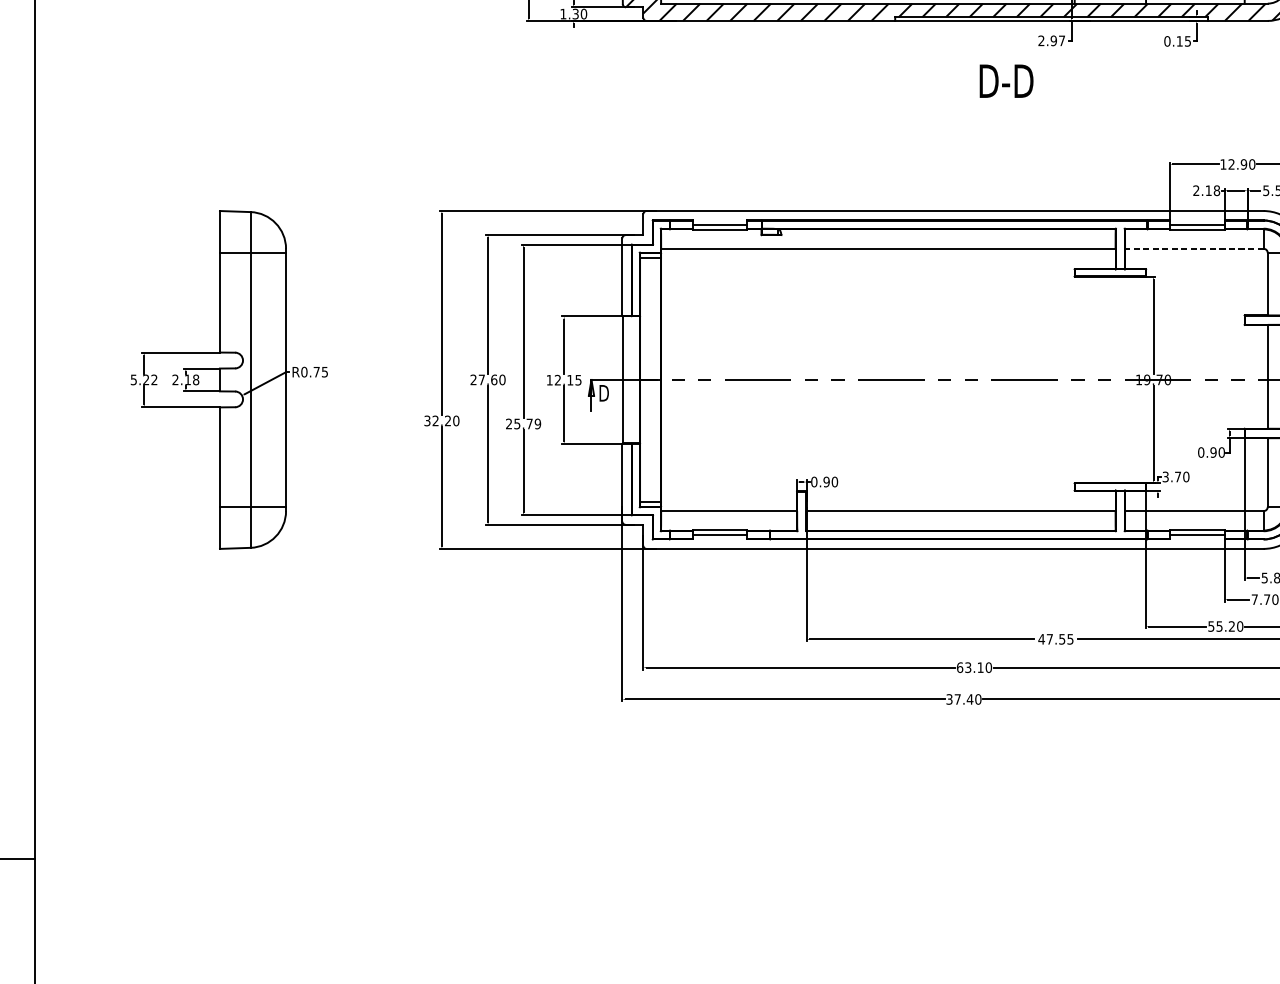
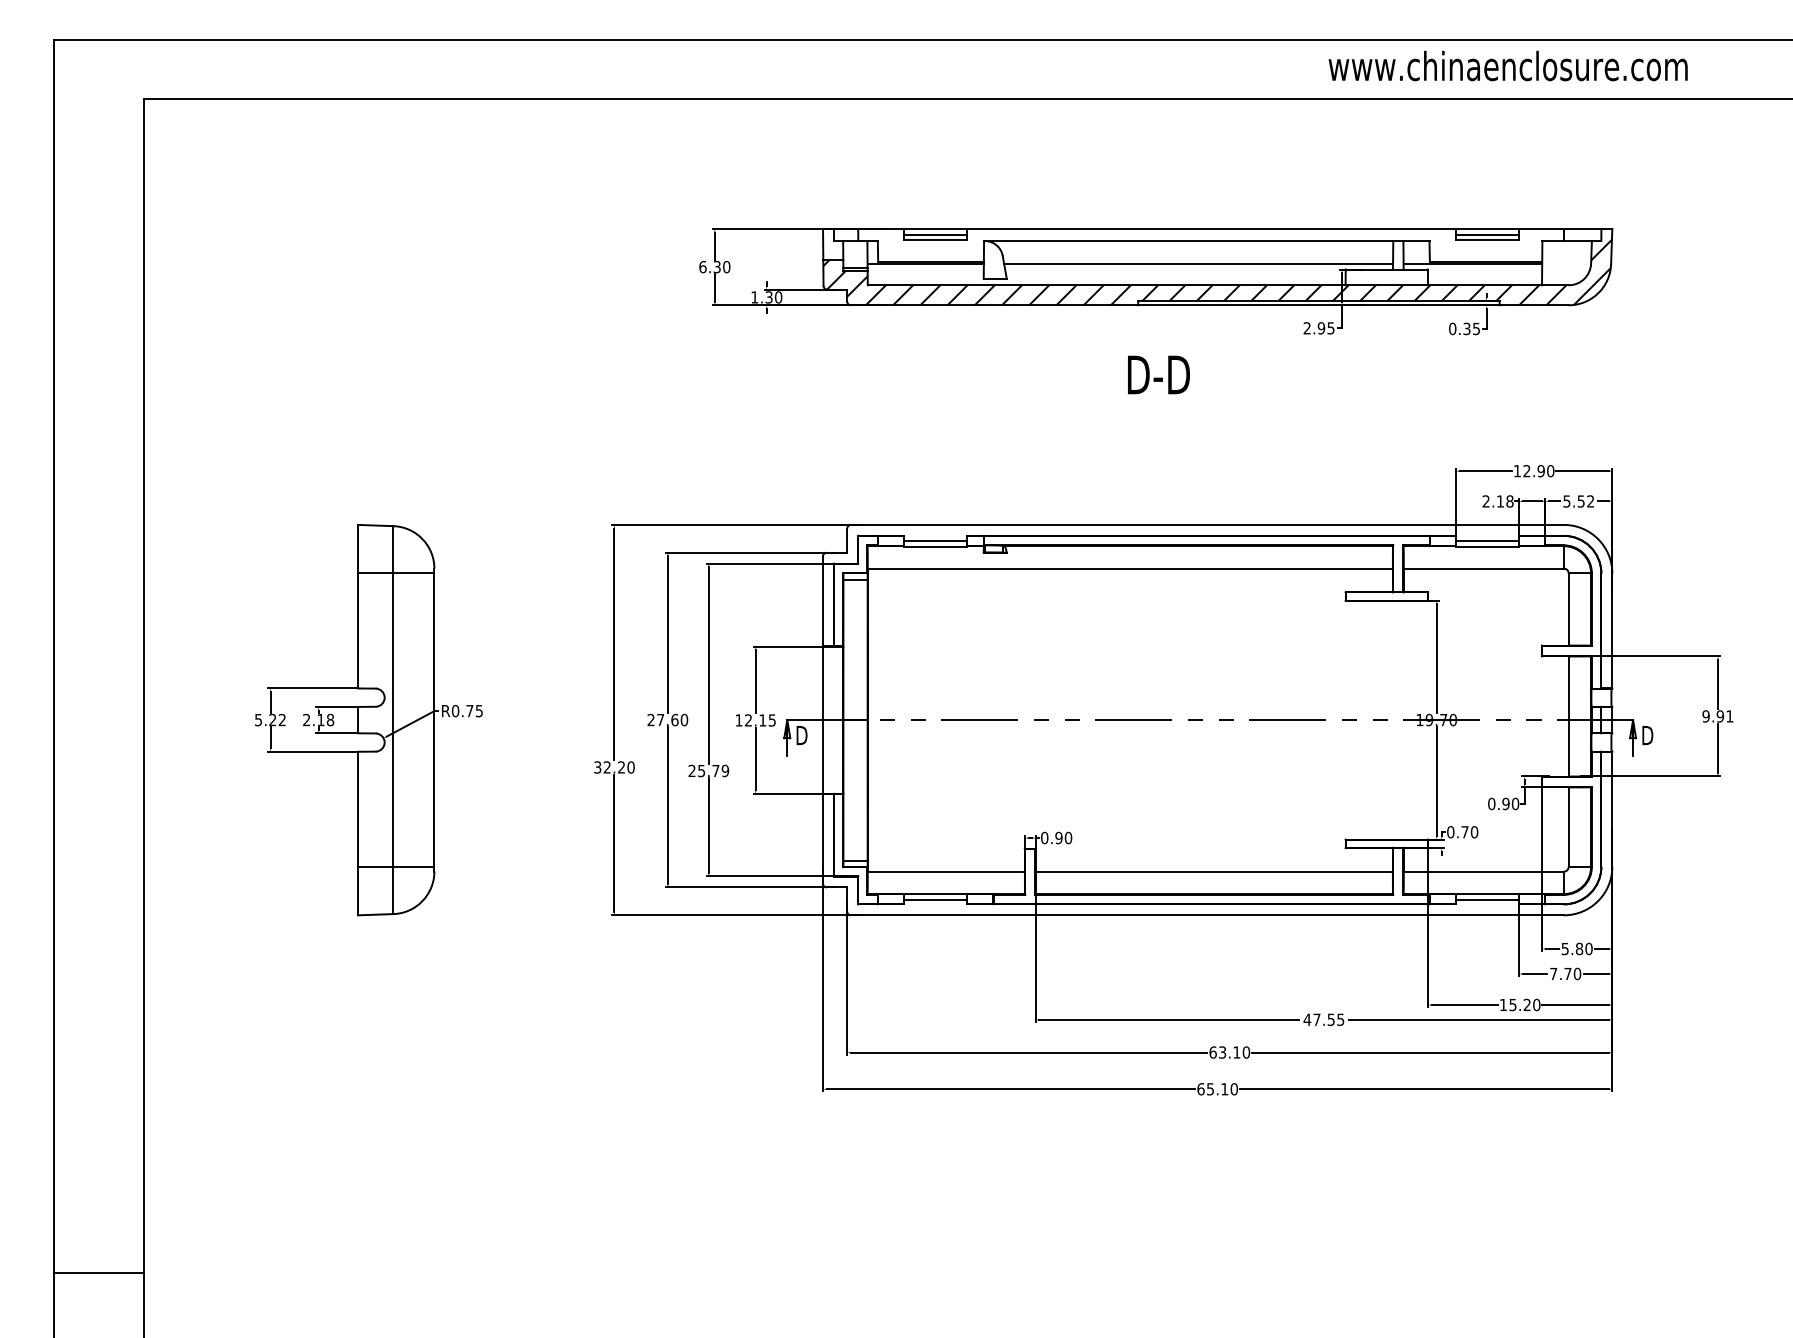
text: (1061, 41) -> (1330, 328), 2.97 -> 2.95
text: (1179, 41) -> (1466, 328), 0.15 -> 0.35
text: (1006, 80) -> (1158, 374), moved
line: (1194, 248) -> (1483, 568), dashed -> solid
text: (1165, 477) -> (1450, 832), 3.70 -> 0.70
text: (1211, 626) -> (1503, 1005), 55.20 -> 15.20
text: (959, 699) -> (1212, 1089), 37.40 -> 65.10

